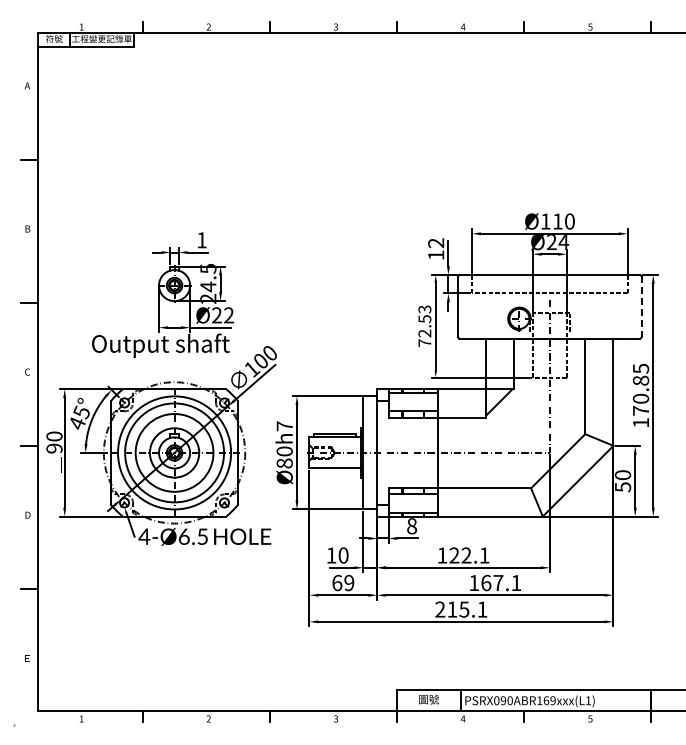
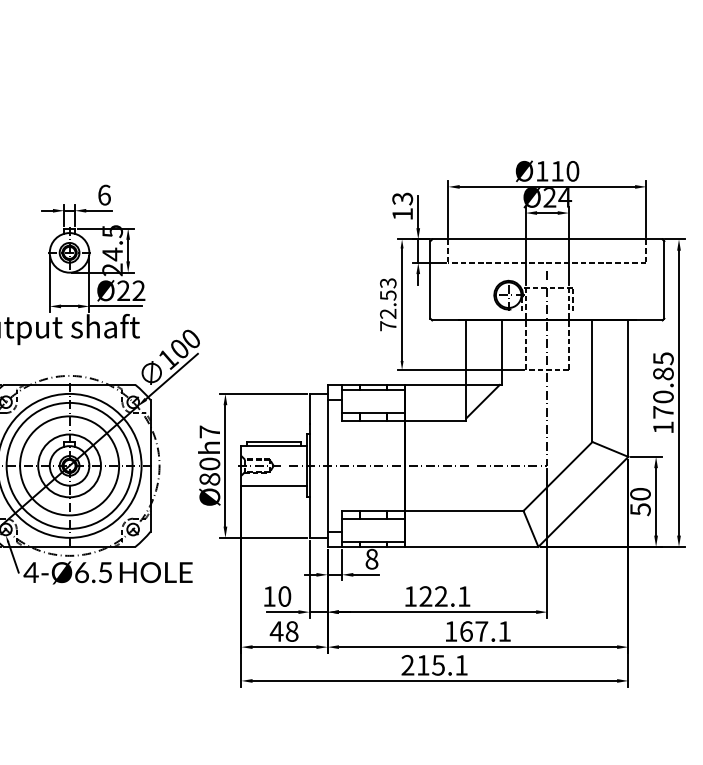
text: (201, 240) -> (103, 195), 1 -> 6
text: (436, 243) -> (403, 199), 12 -> 13
line: (641, 307) -> (664, 280), dashed -> solid
text: (342, 582) -> (283, 630), 69 -> 48

